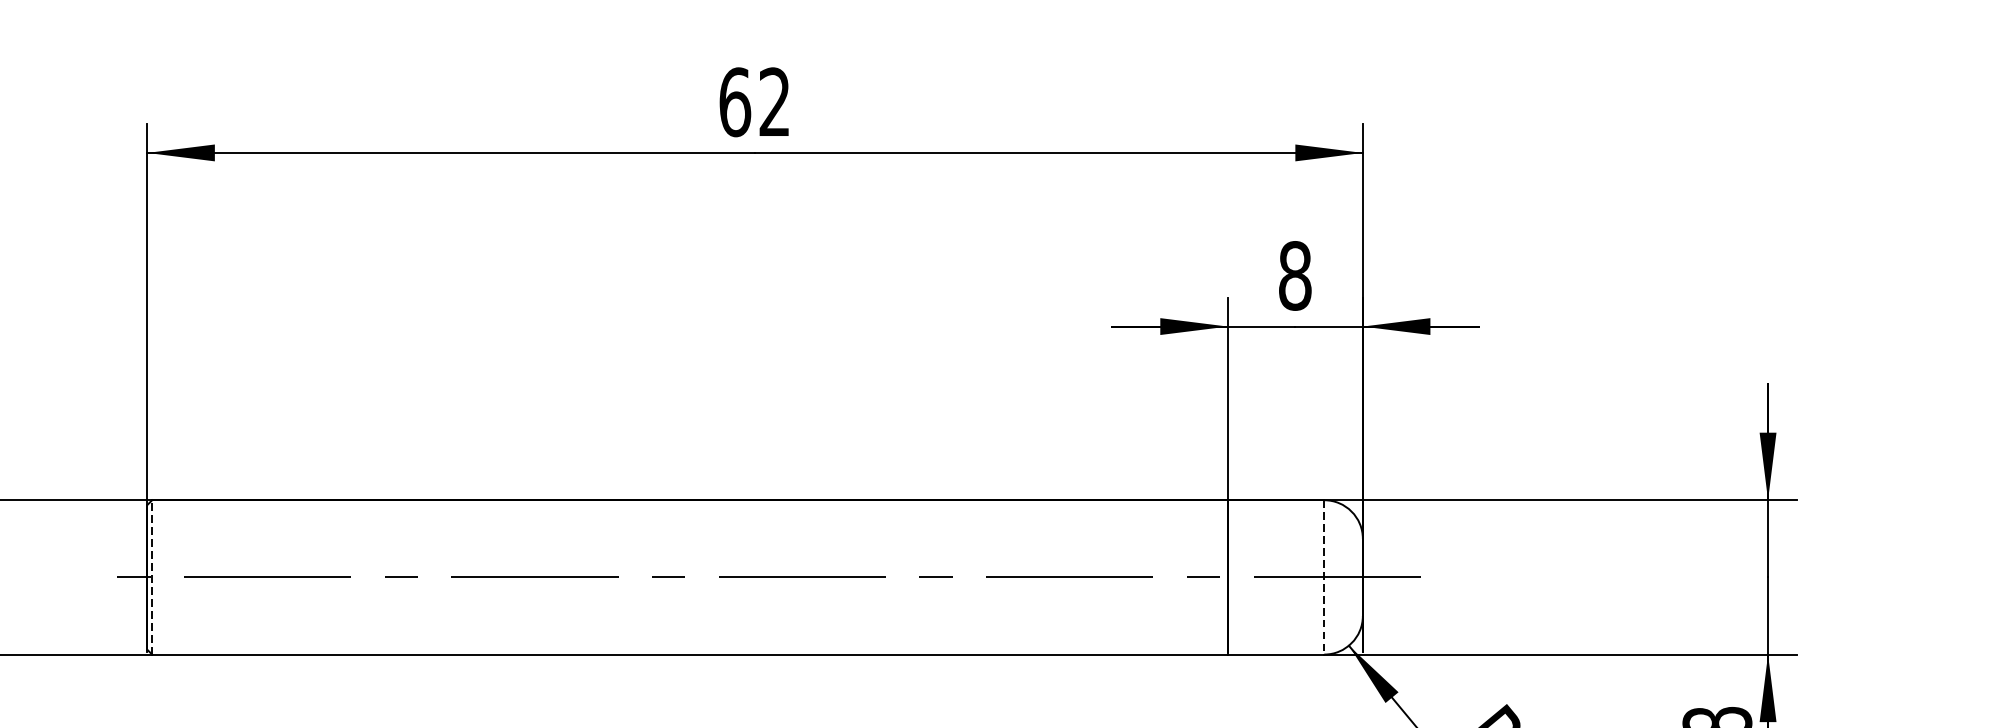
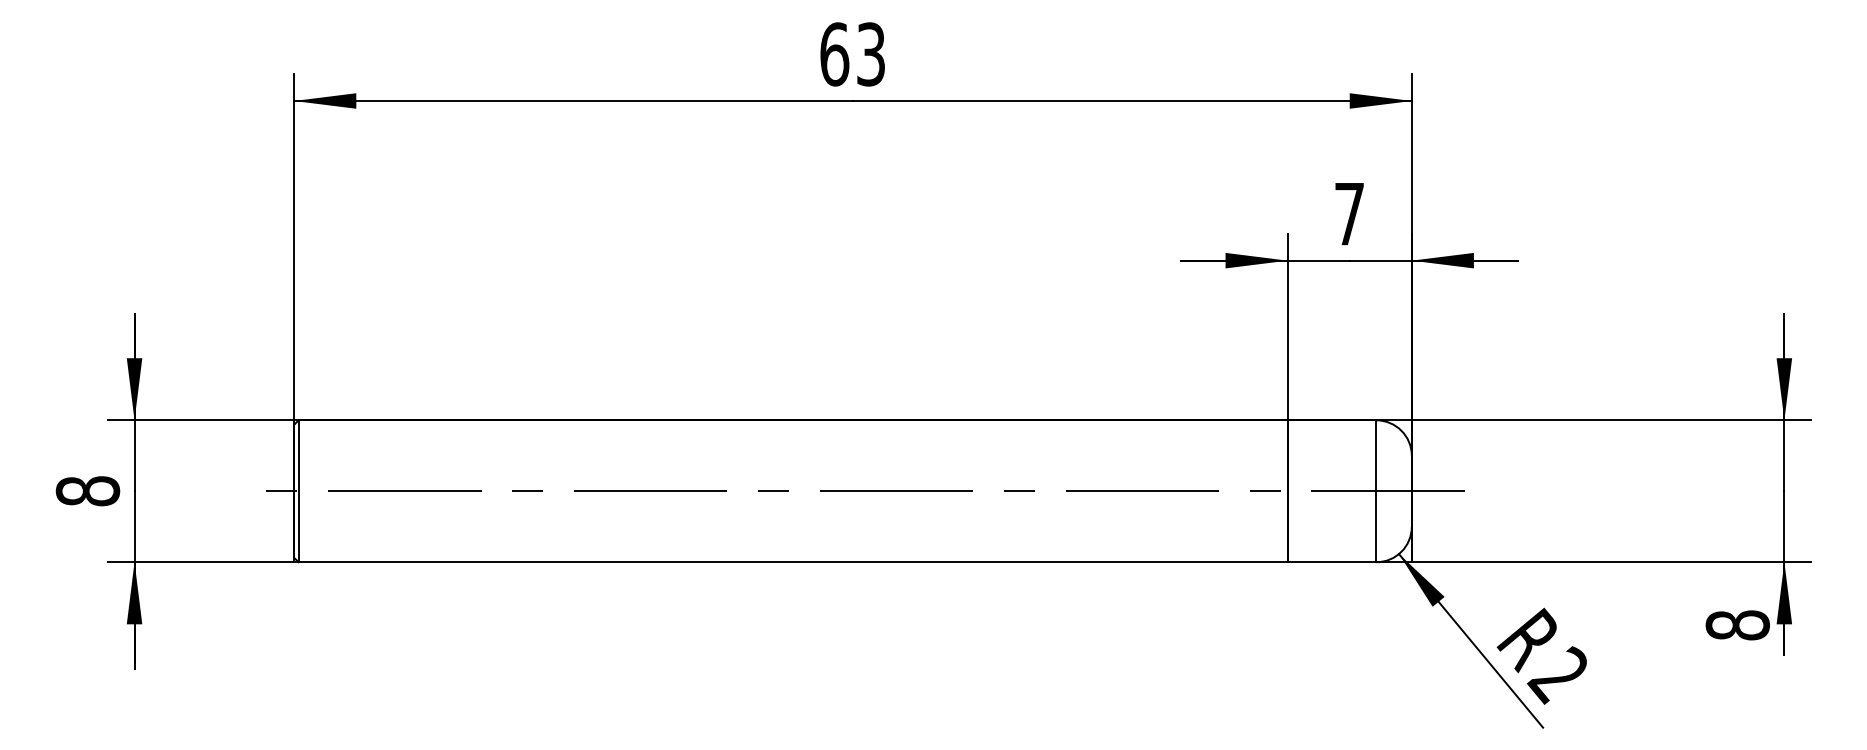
text: (774, 102) -> (870, 54), 62 -> 63
text: (1295, 276) -> (1349, 214), 8 -> 7
line: (152, 577) -> (298, 491), dashed -> solid
line: (1324, 577) -> (1376, 491), dashed -> solid

